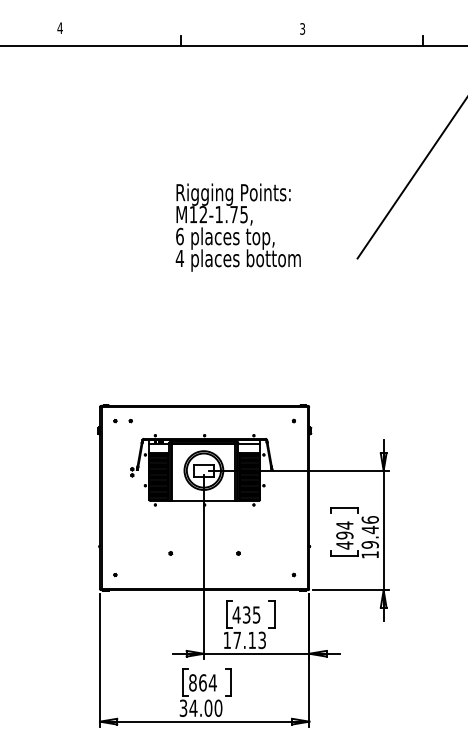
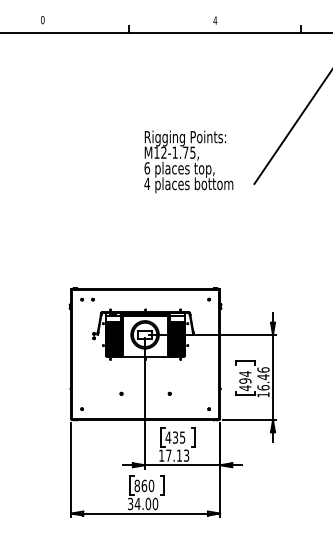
text: (59, 28) -> (42, 20), 4 -> 0
text: (302, 28) -> (215, 20), 3 -> 4
text: (237, 227) -> (188, 161), moved
text: (369, 544) -> (262, 387), 19.46 -> 16.46
text: (212, 682) -> (151, 485), 864 -> 860

